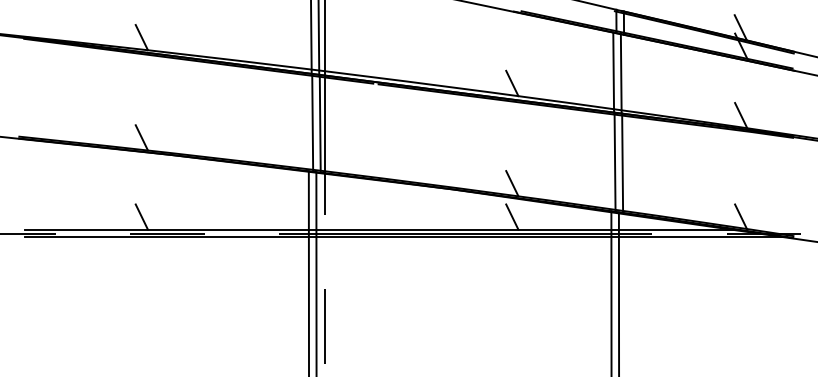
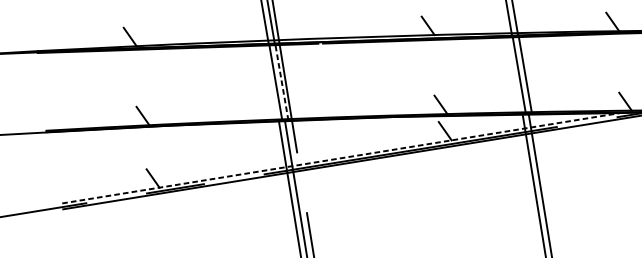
line: (320, 123) -> (282, 81), solid -> dashed
line: (381, 229) -> (343, 157), solid -> dashed

